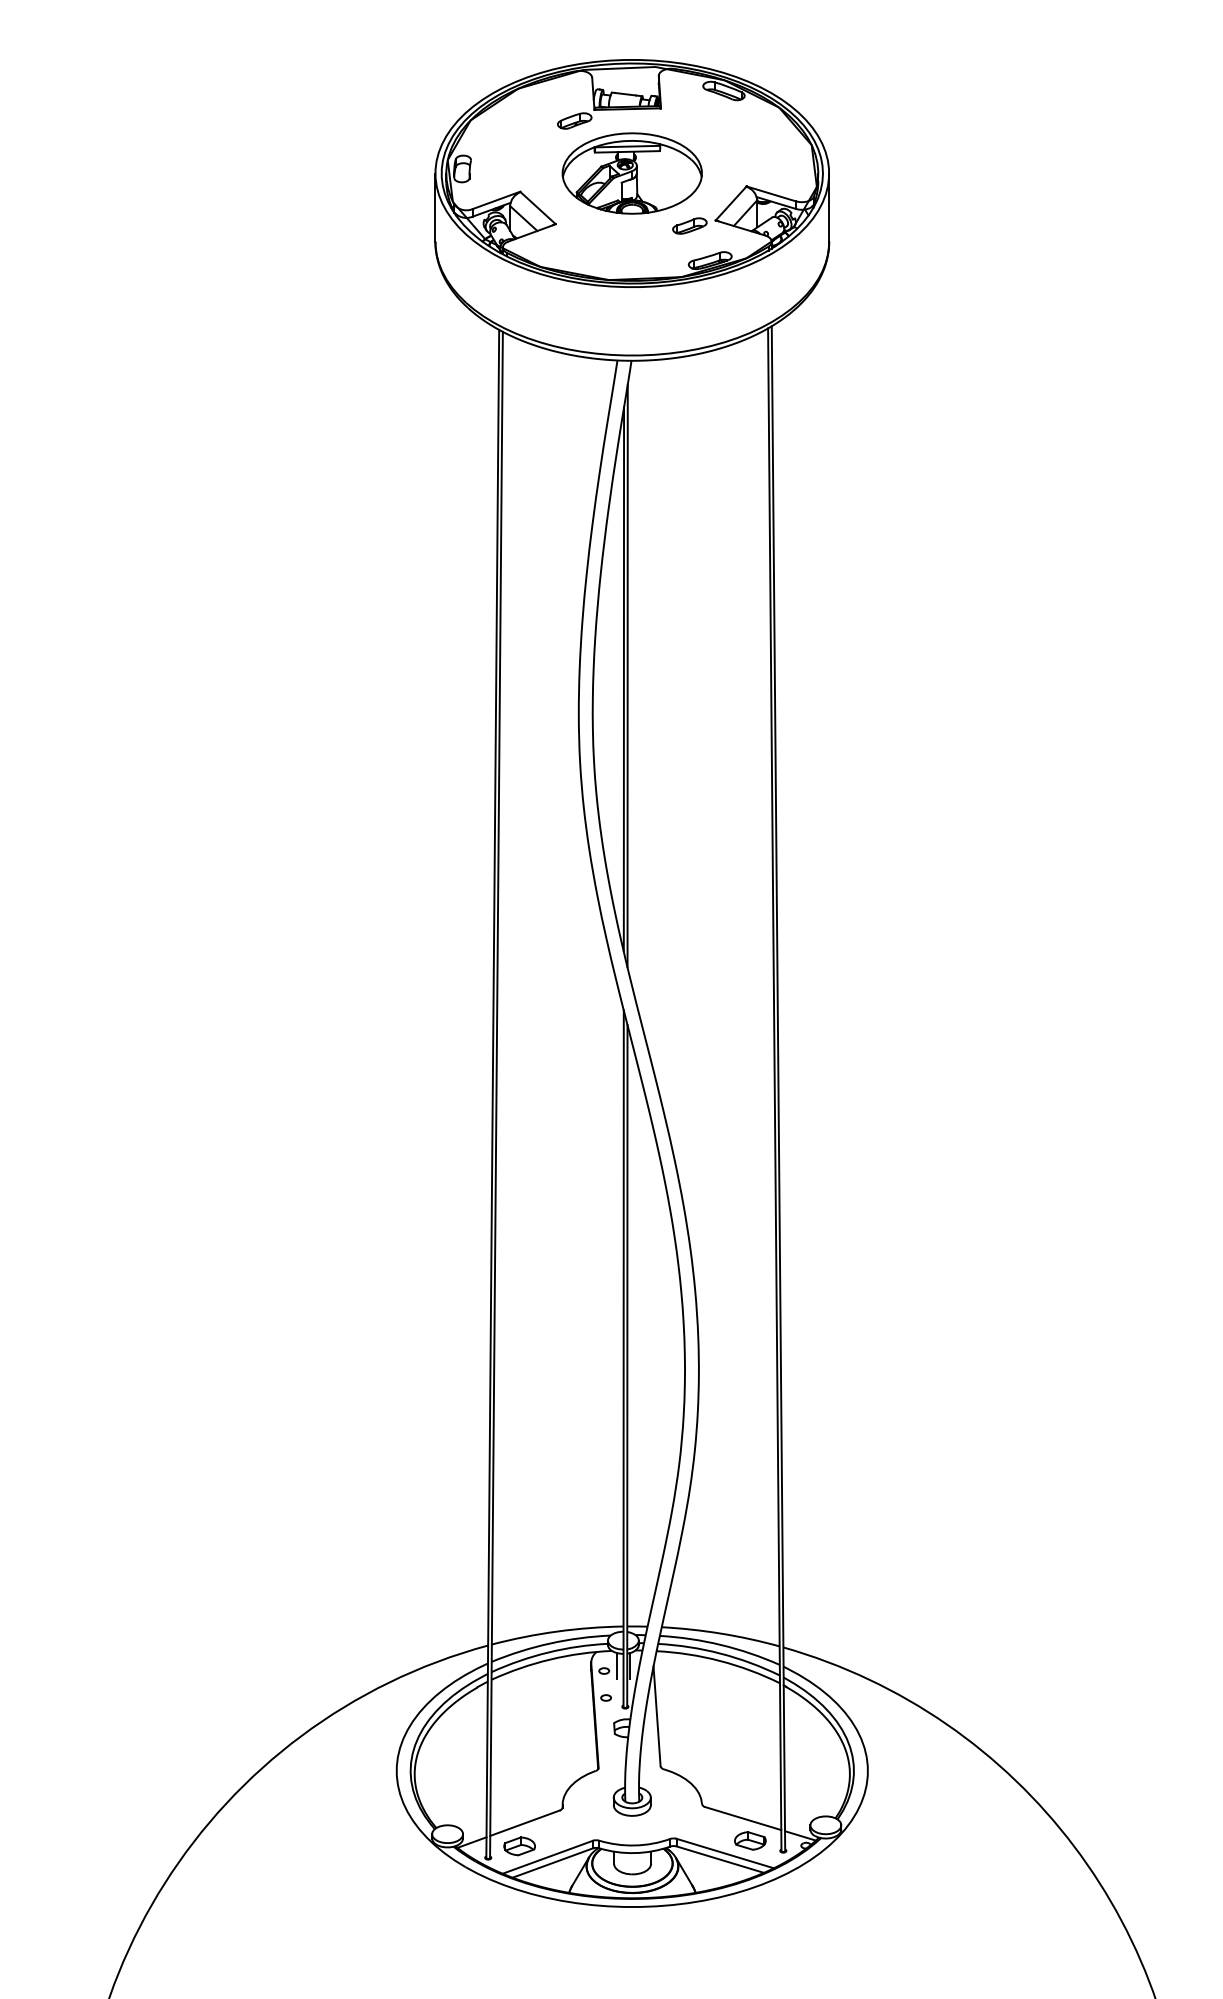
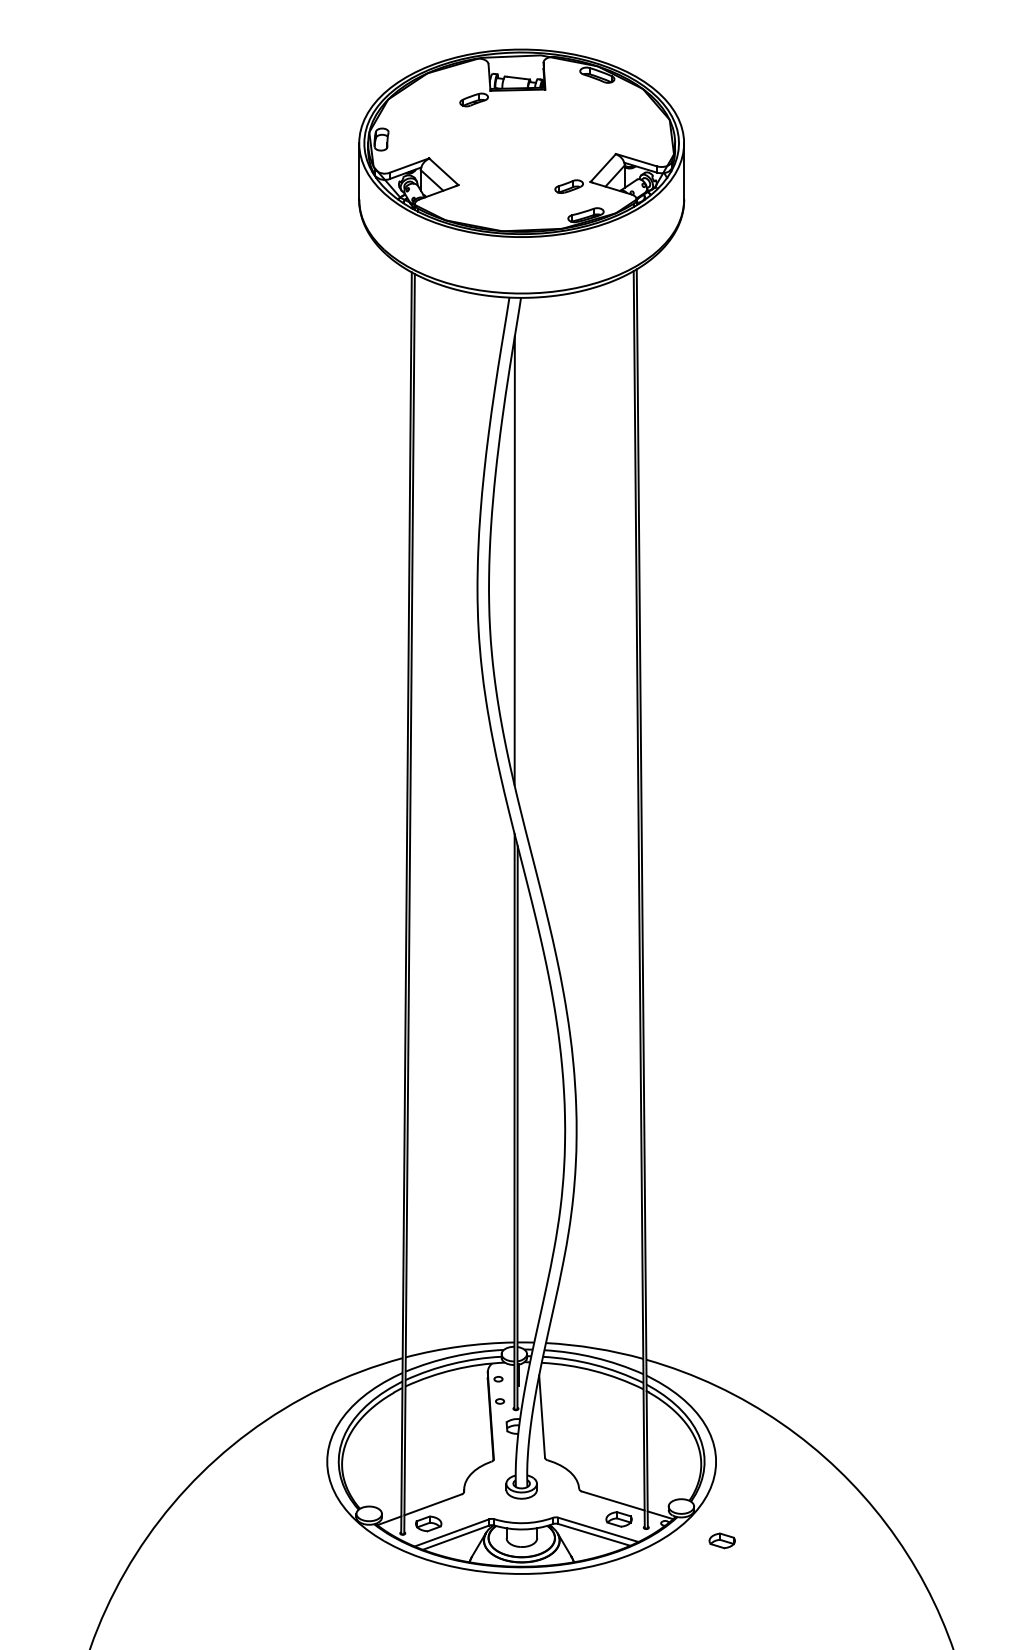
part: (631, 173) -> (521, 143), removed
line: (627, 675) -> (517, 557), removed
line: (617, 1666) -> (509, 1375), removed
part: (875, 1866) -> (722, 1540), added

